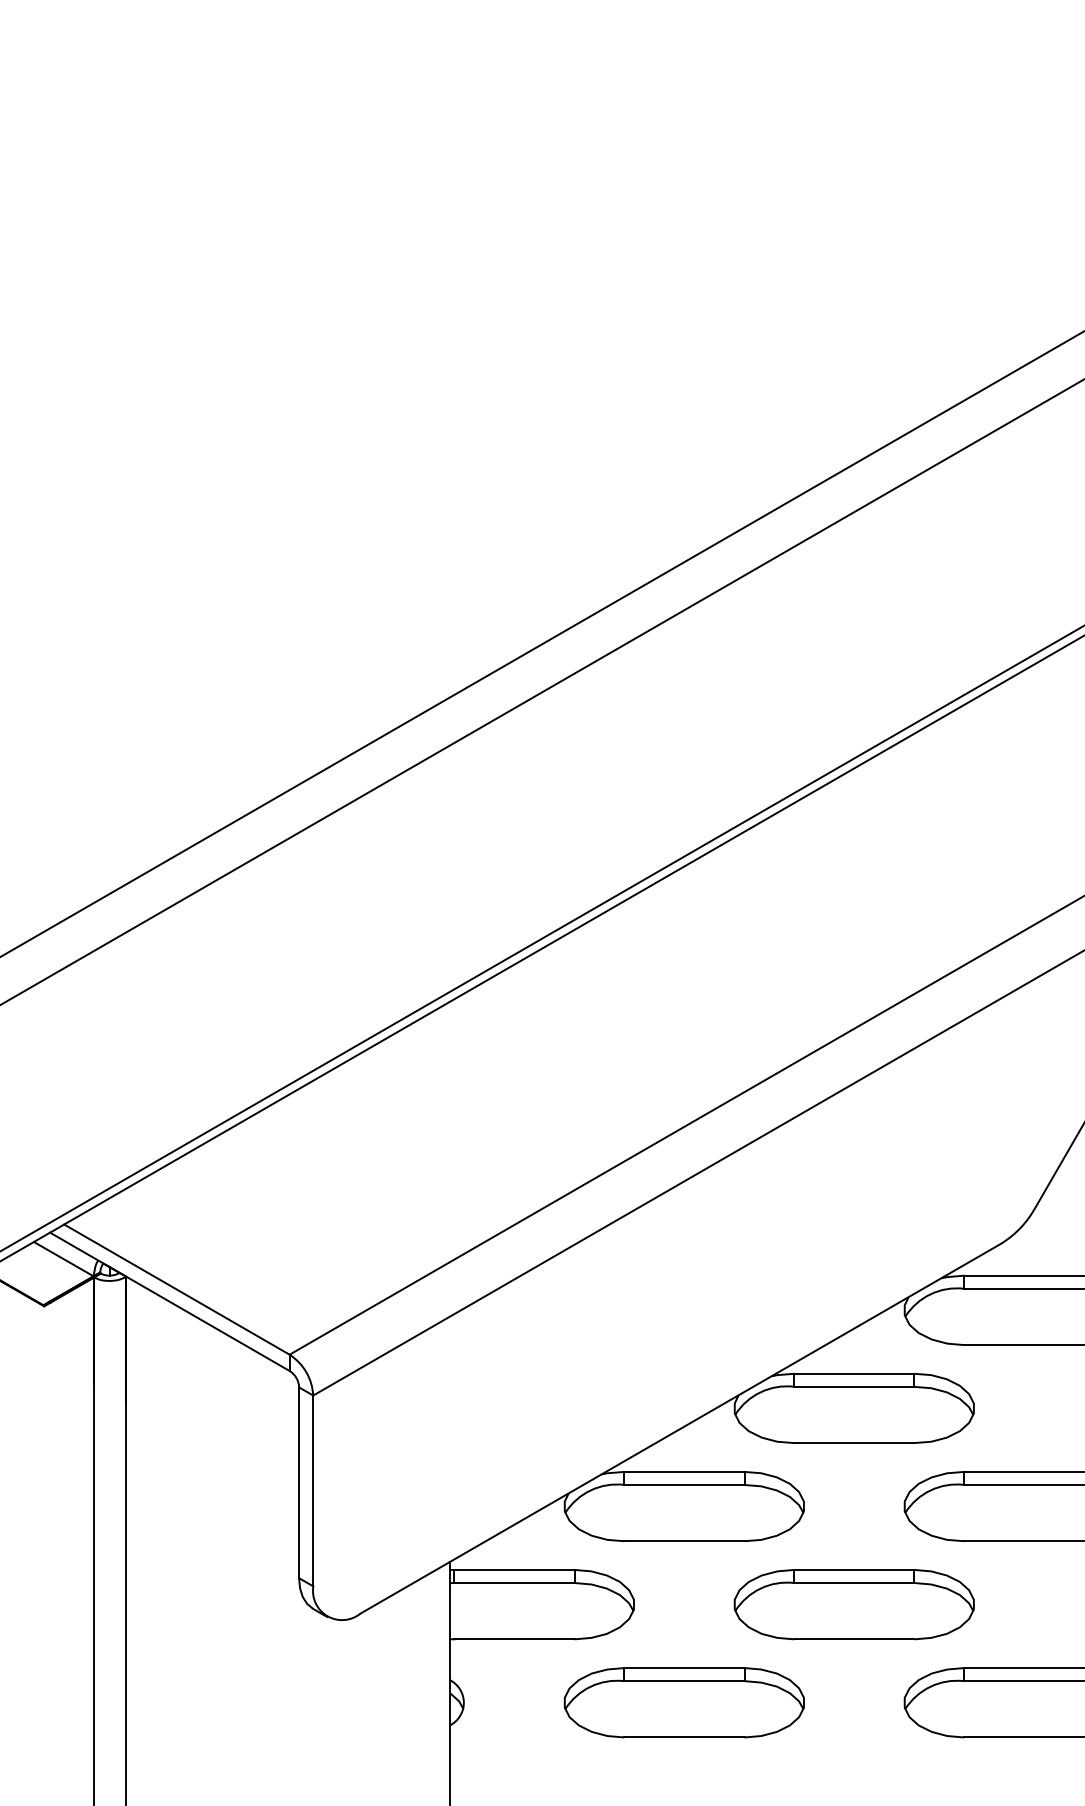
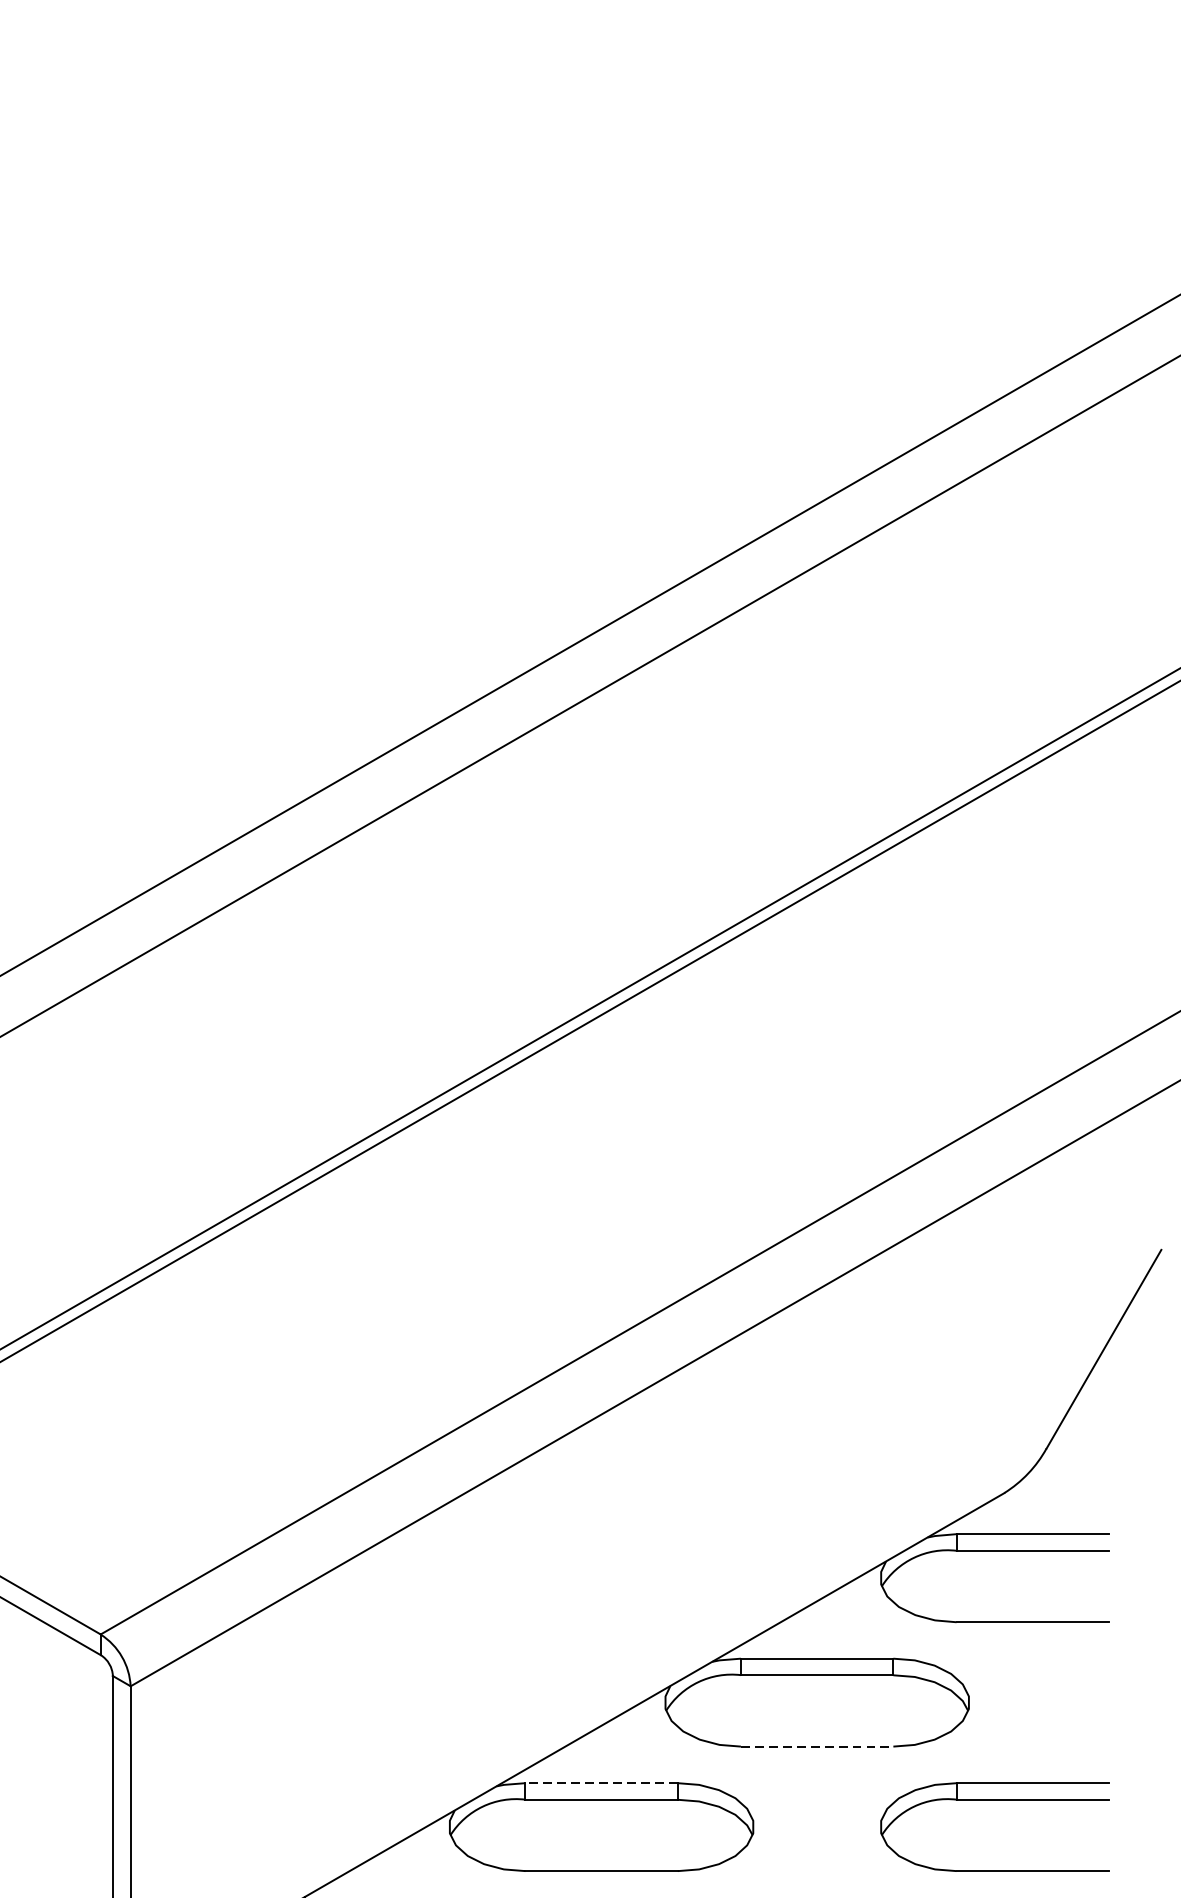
line: (854, 1443) -> (817, 1747), solid -> dashed
line: (683, 1471) -> (600, 1782), solid -> dashed

